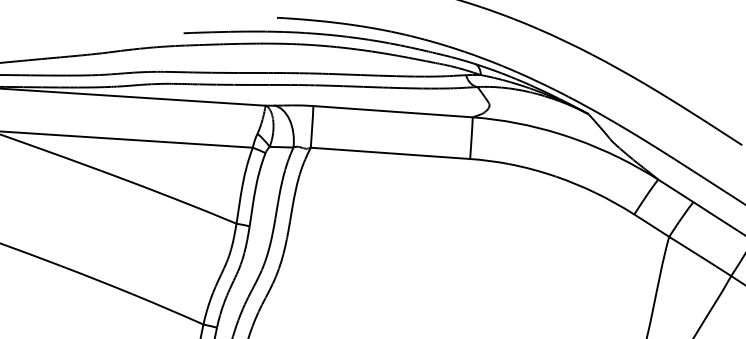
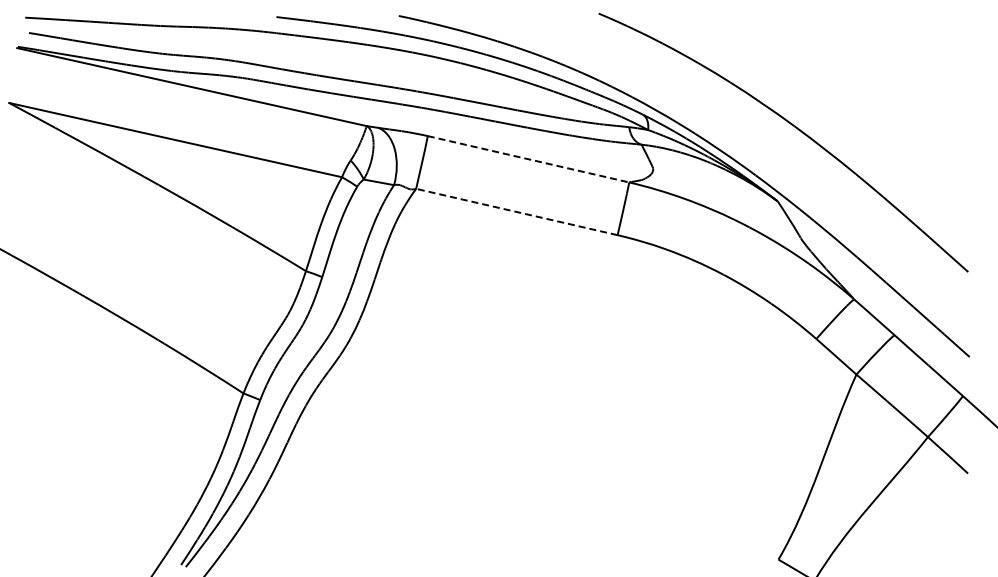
line: (393, 111) -> (529, 159), solid -> dashed
line: (390, 153) -> (516, 211), solid -> dashed

